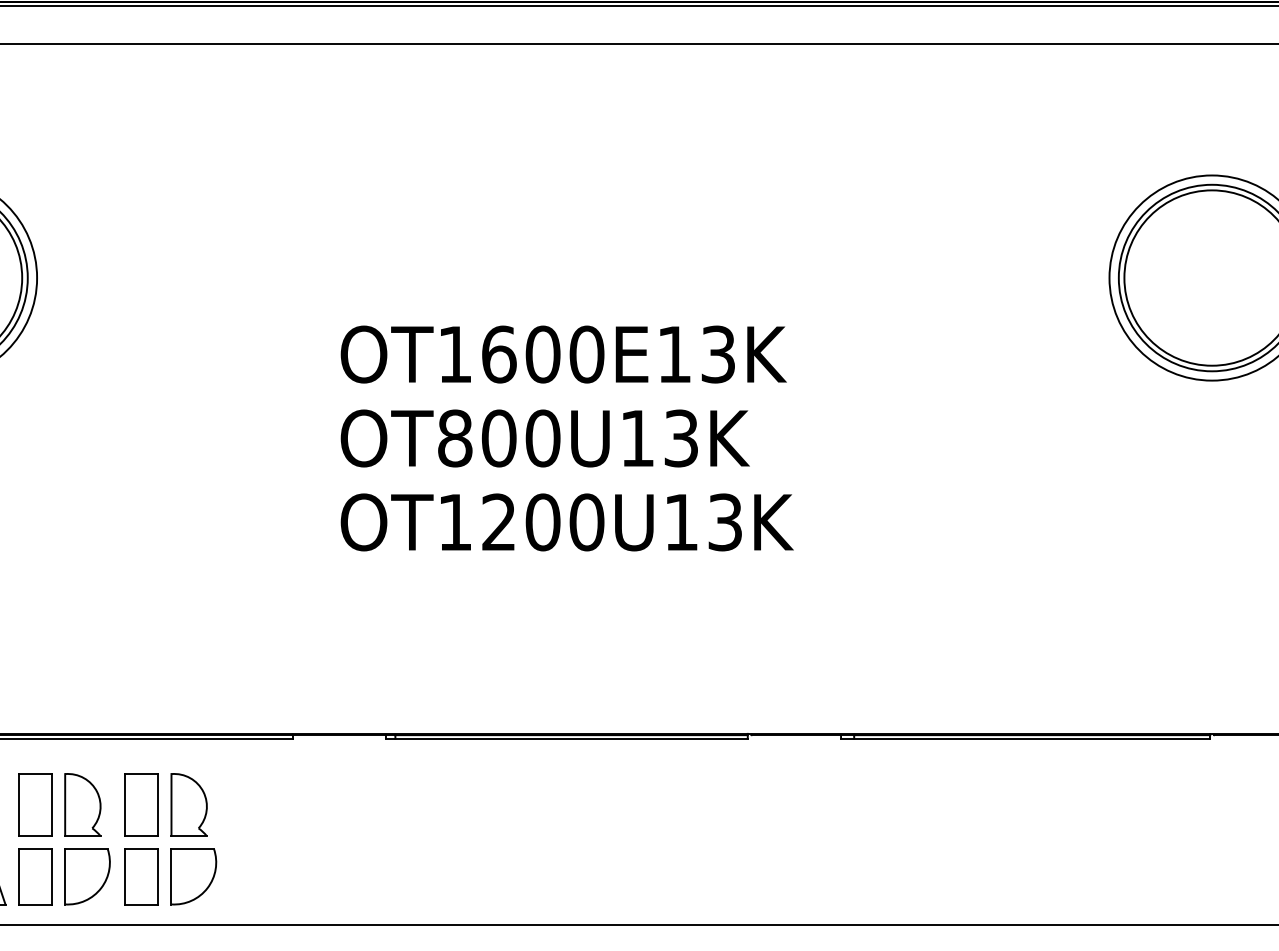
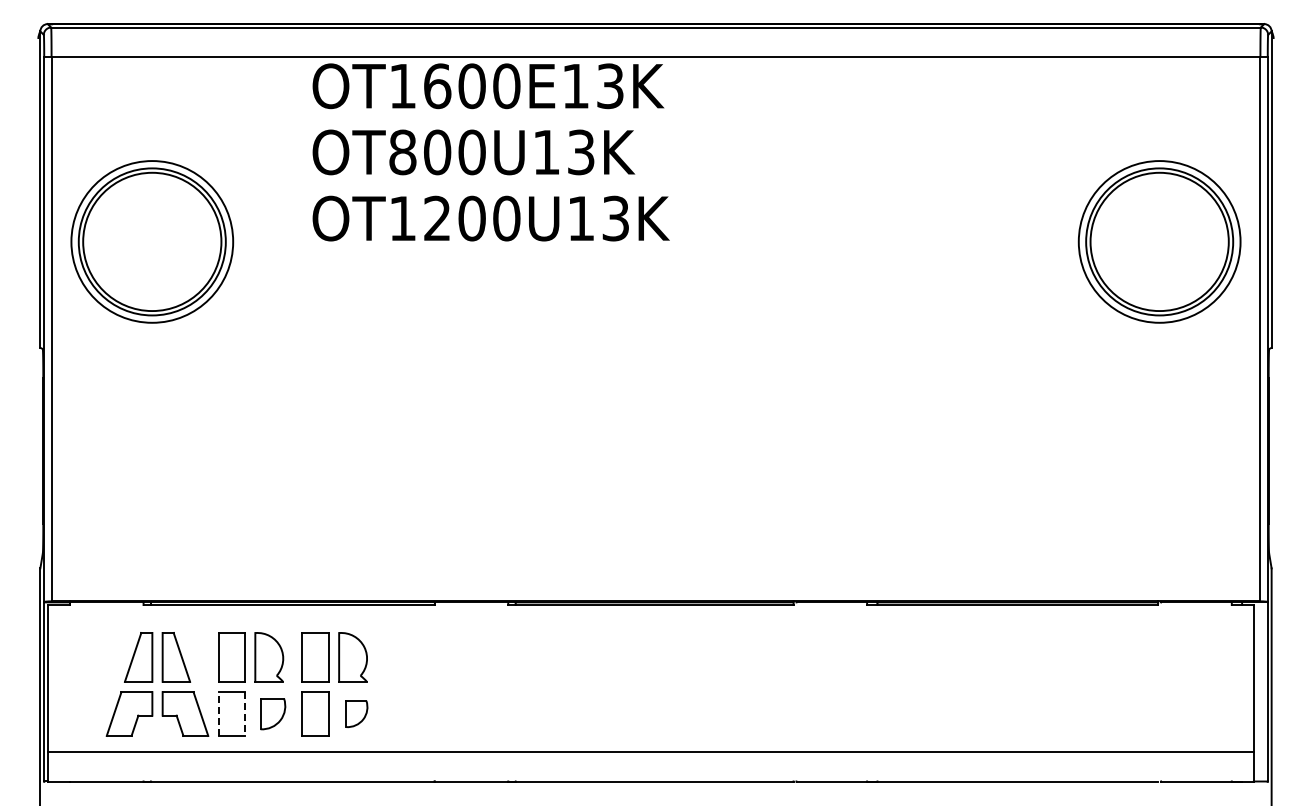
text: (566, 438) -> (490, 152), moved
part: (86, 876) -> (272, 713), size x0.7
part: (193, 876) -> (356, 713), size x0.6
line: (18, 877) -> (218, 714), solid -> dashed
line: (52, 877) -> (245, 714), solid -> dashed

